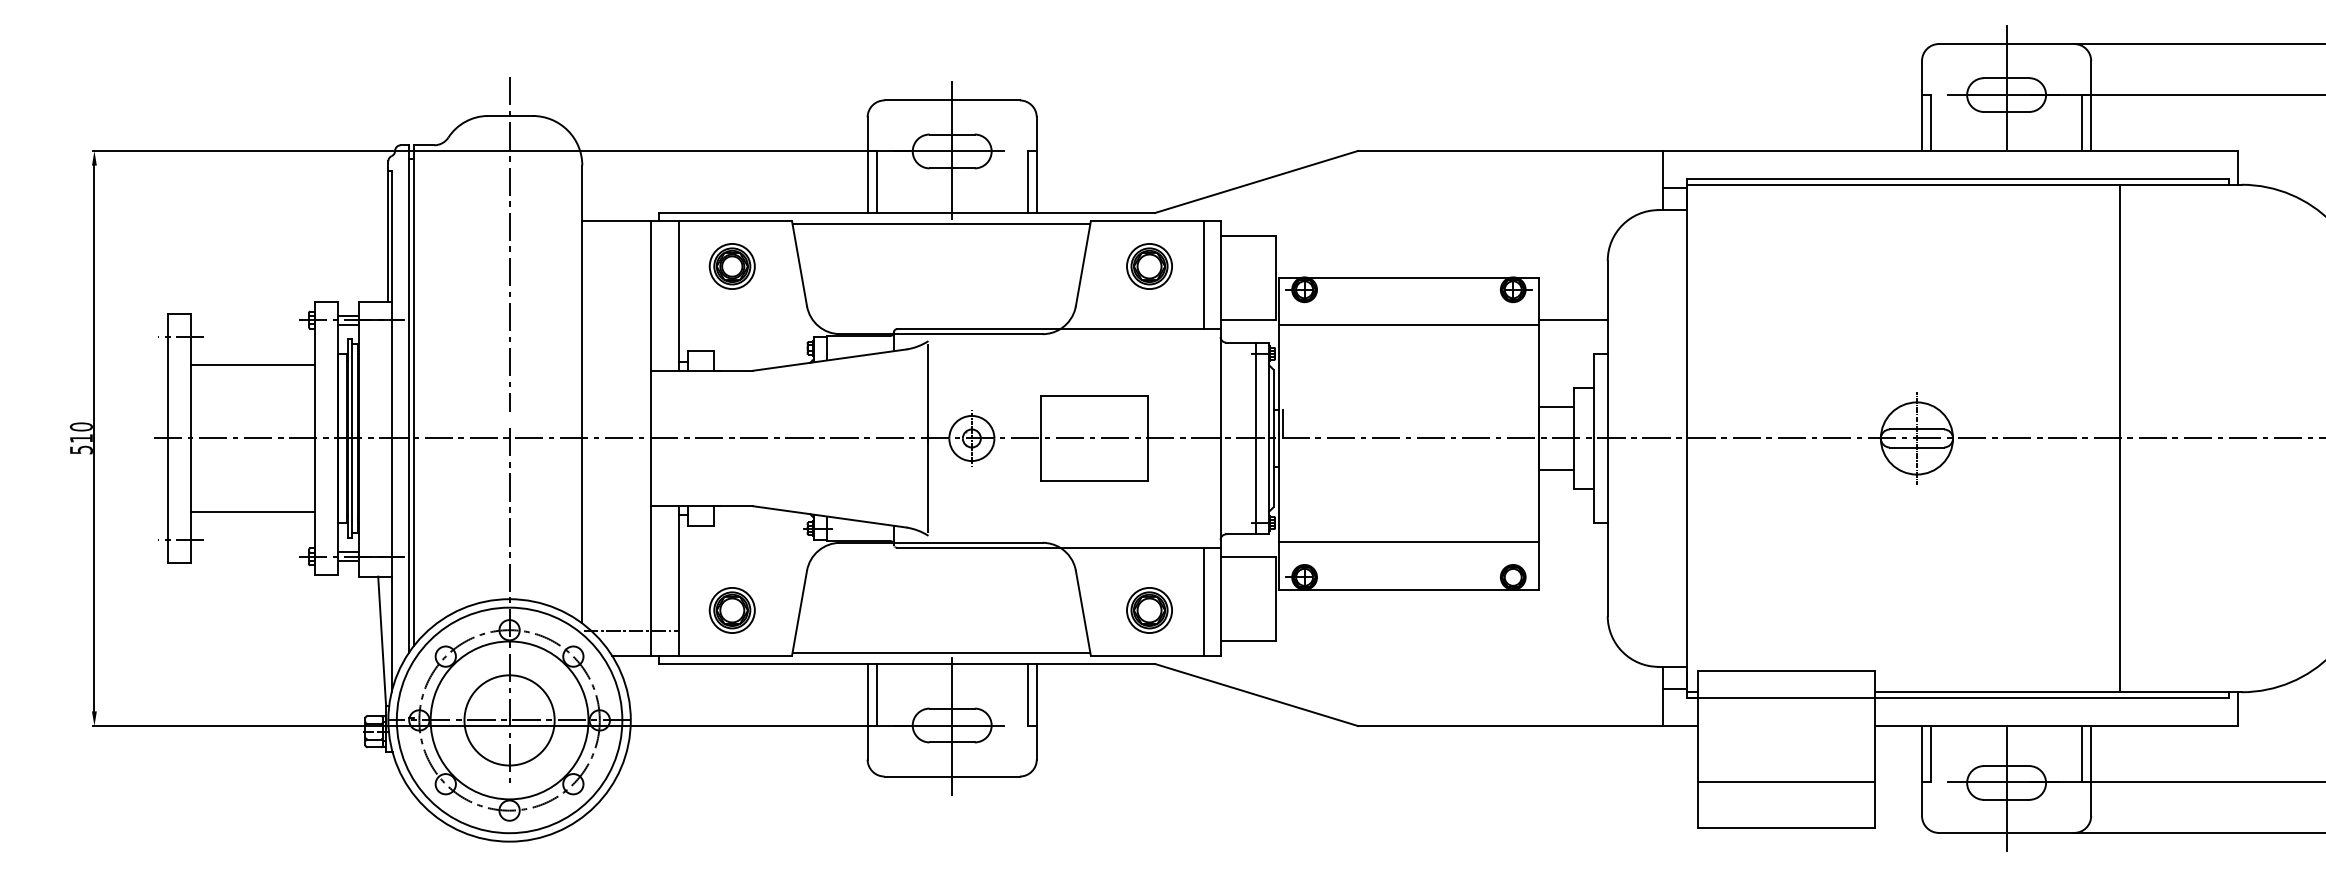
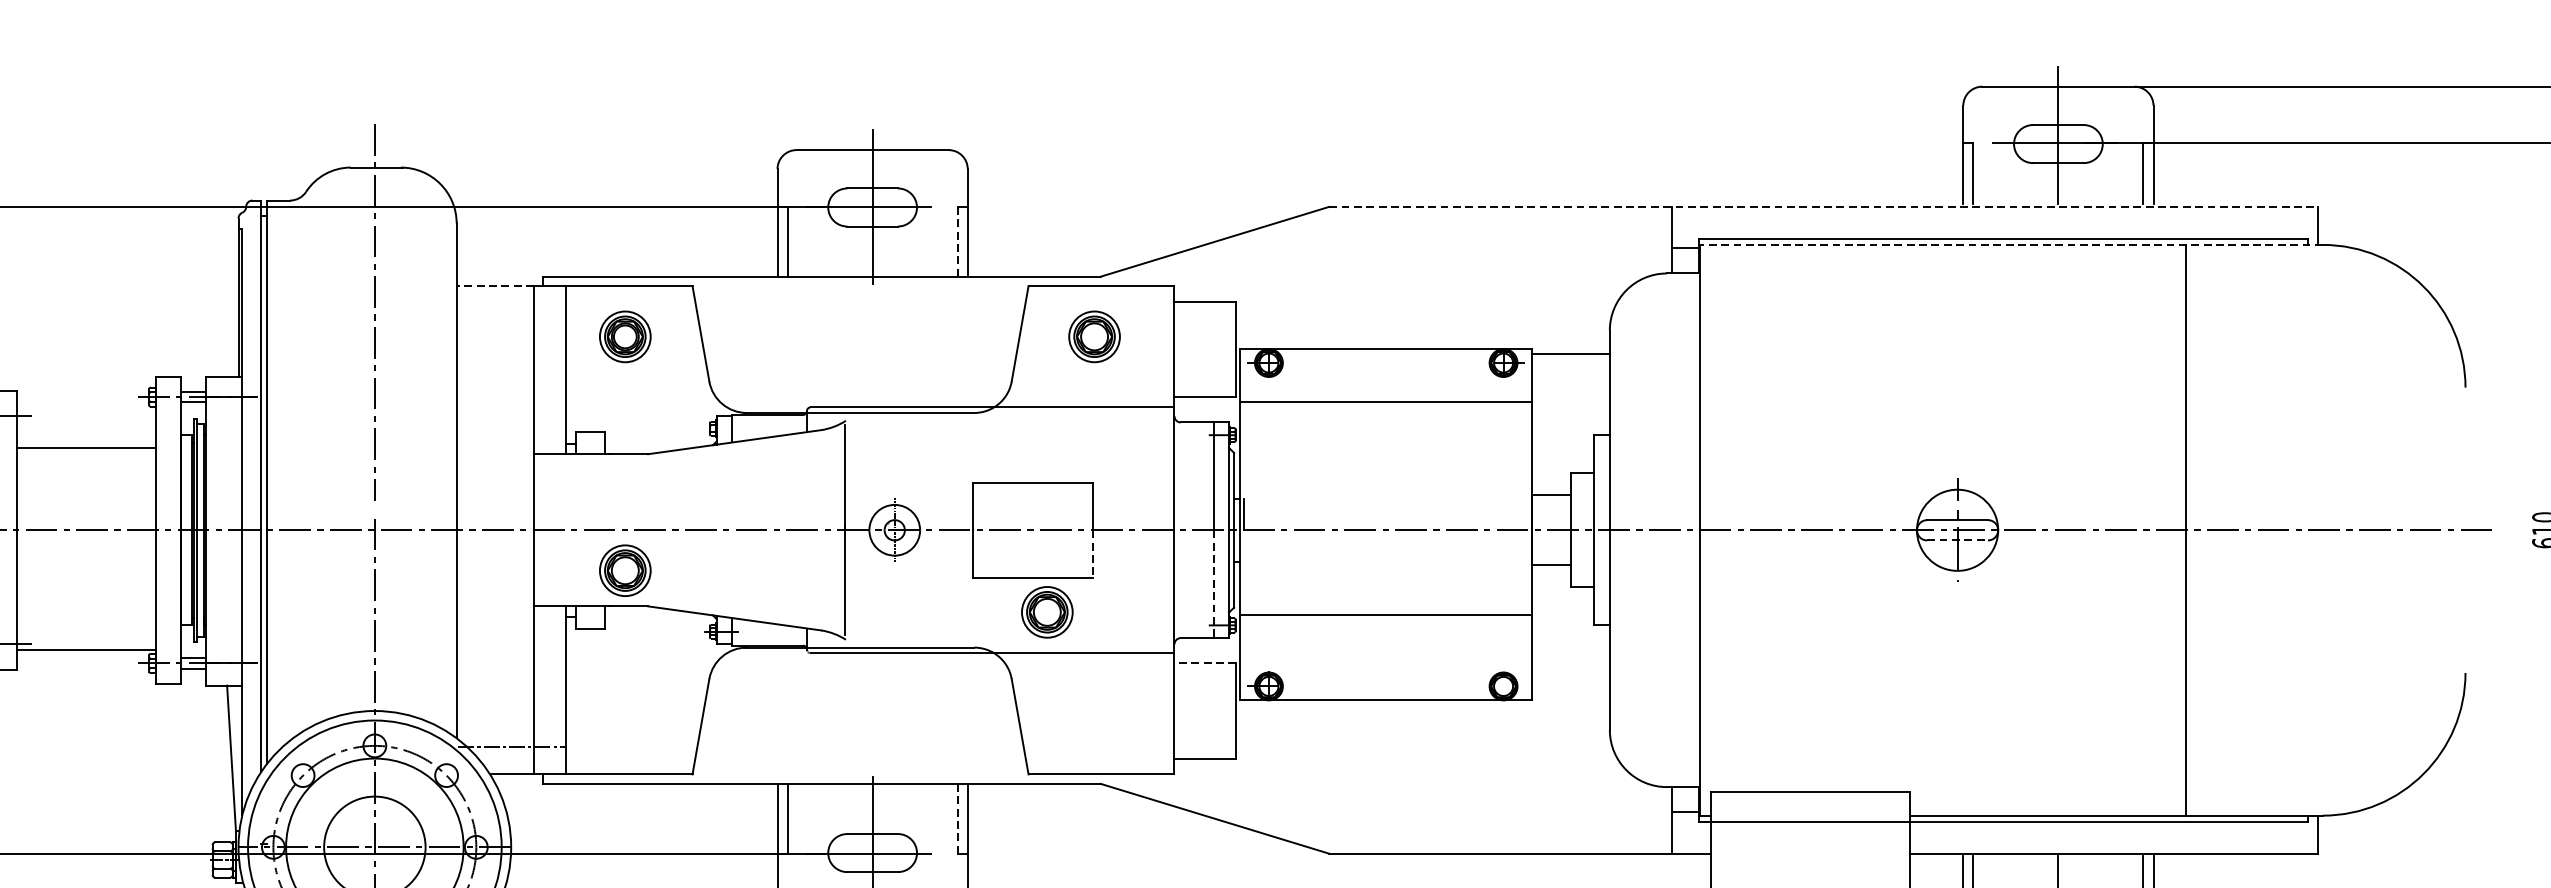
line: (1797, 150) -> (1823, 206), solid -> dashed
line: (1027, 182) -> (957, 242), solid -> dashed
line: (1964, 184) -> (2011, 244), solid -> dashed
line: (616, 221) -> (495, 286), solid -> dashed
line: (941, 224) -> (860, 289), removed
line: (1203, 275) -> (1155, 346), removed
line: (1572, 320) -> (1570, 354), moved
line: (1917, 447) -> (1958, 540), solid -> dashed
line: (1148, 460) -> (1093, 555), solid -> dashed
line: (1255, 486) -> (1213, 584), solid -> dashed
line: (253, 511) -> (86, 649), moved
line: (1408, 542) -> (1385, 614), moved
line: (1248, 556) -> (1205, 662), solid -> dashed
line: (1203, 601) -> (1155, 713), removed
part: (731, 610) -> (624, 570), moved
part: (1149, 610) -> (1047, 612), moved
line: (941, 652) -> (860, 770), removed
line: (1027, 694) -> (957, 818), solid -> dashed

